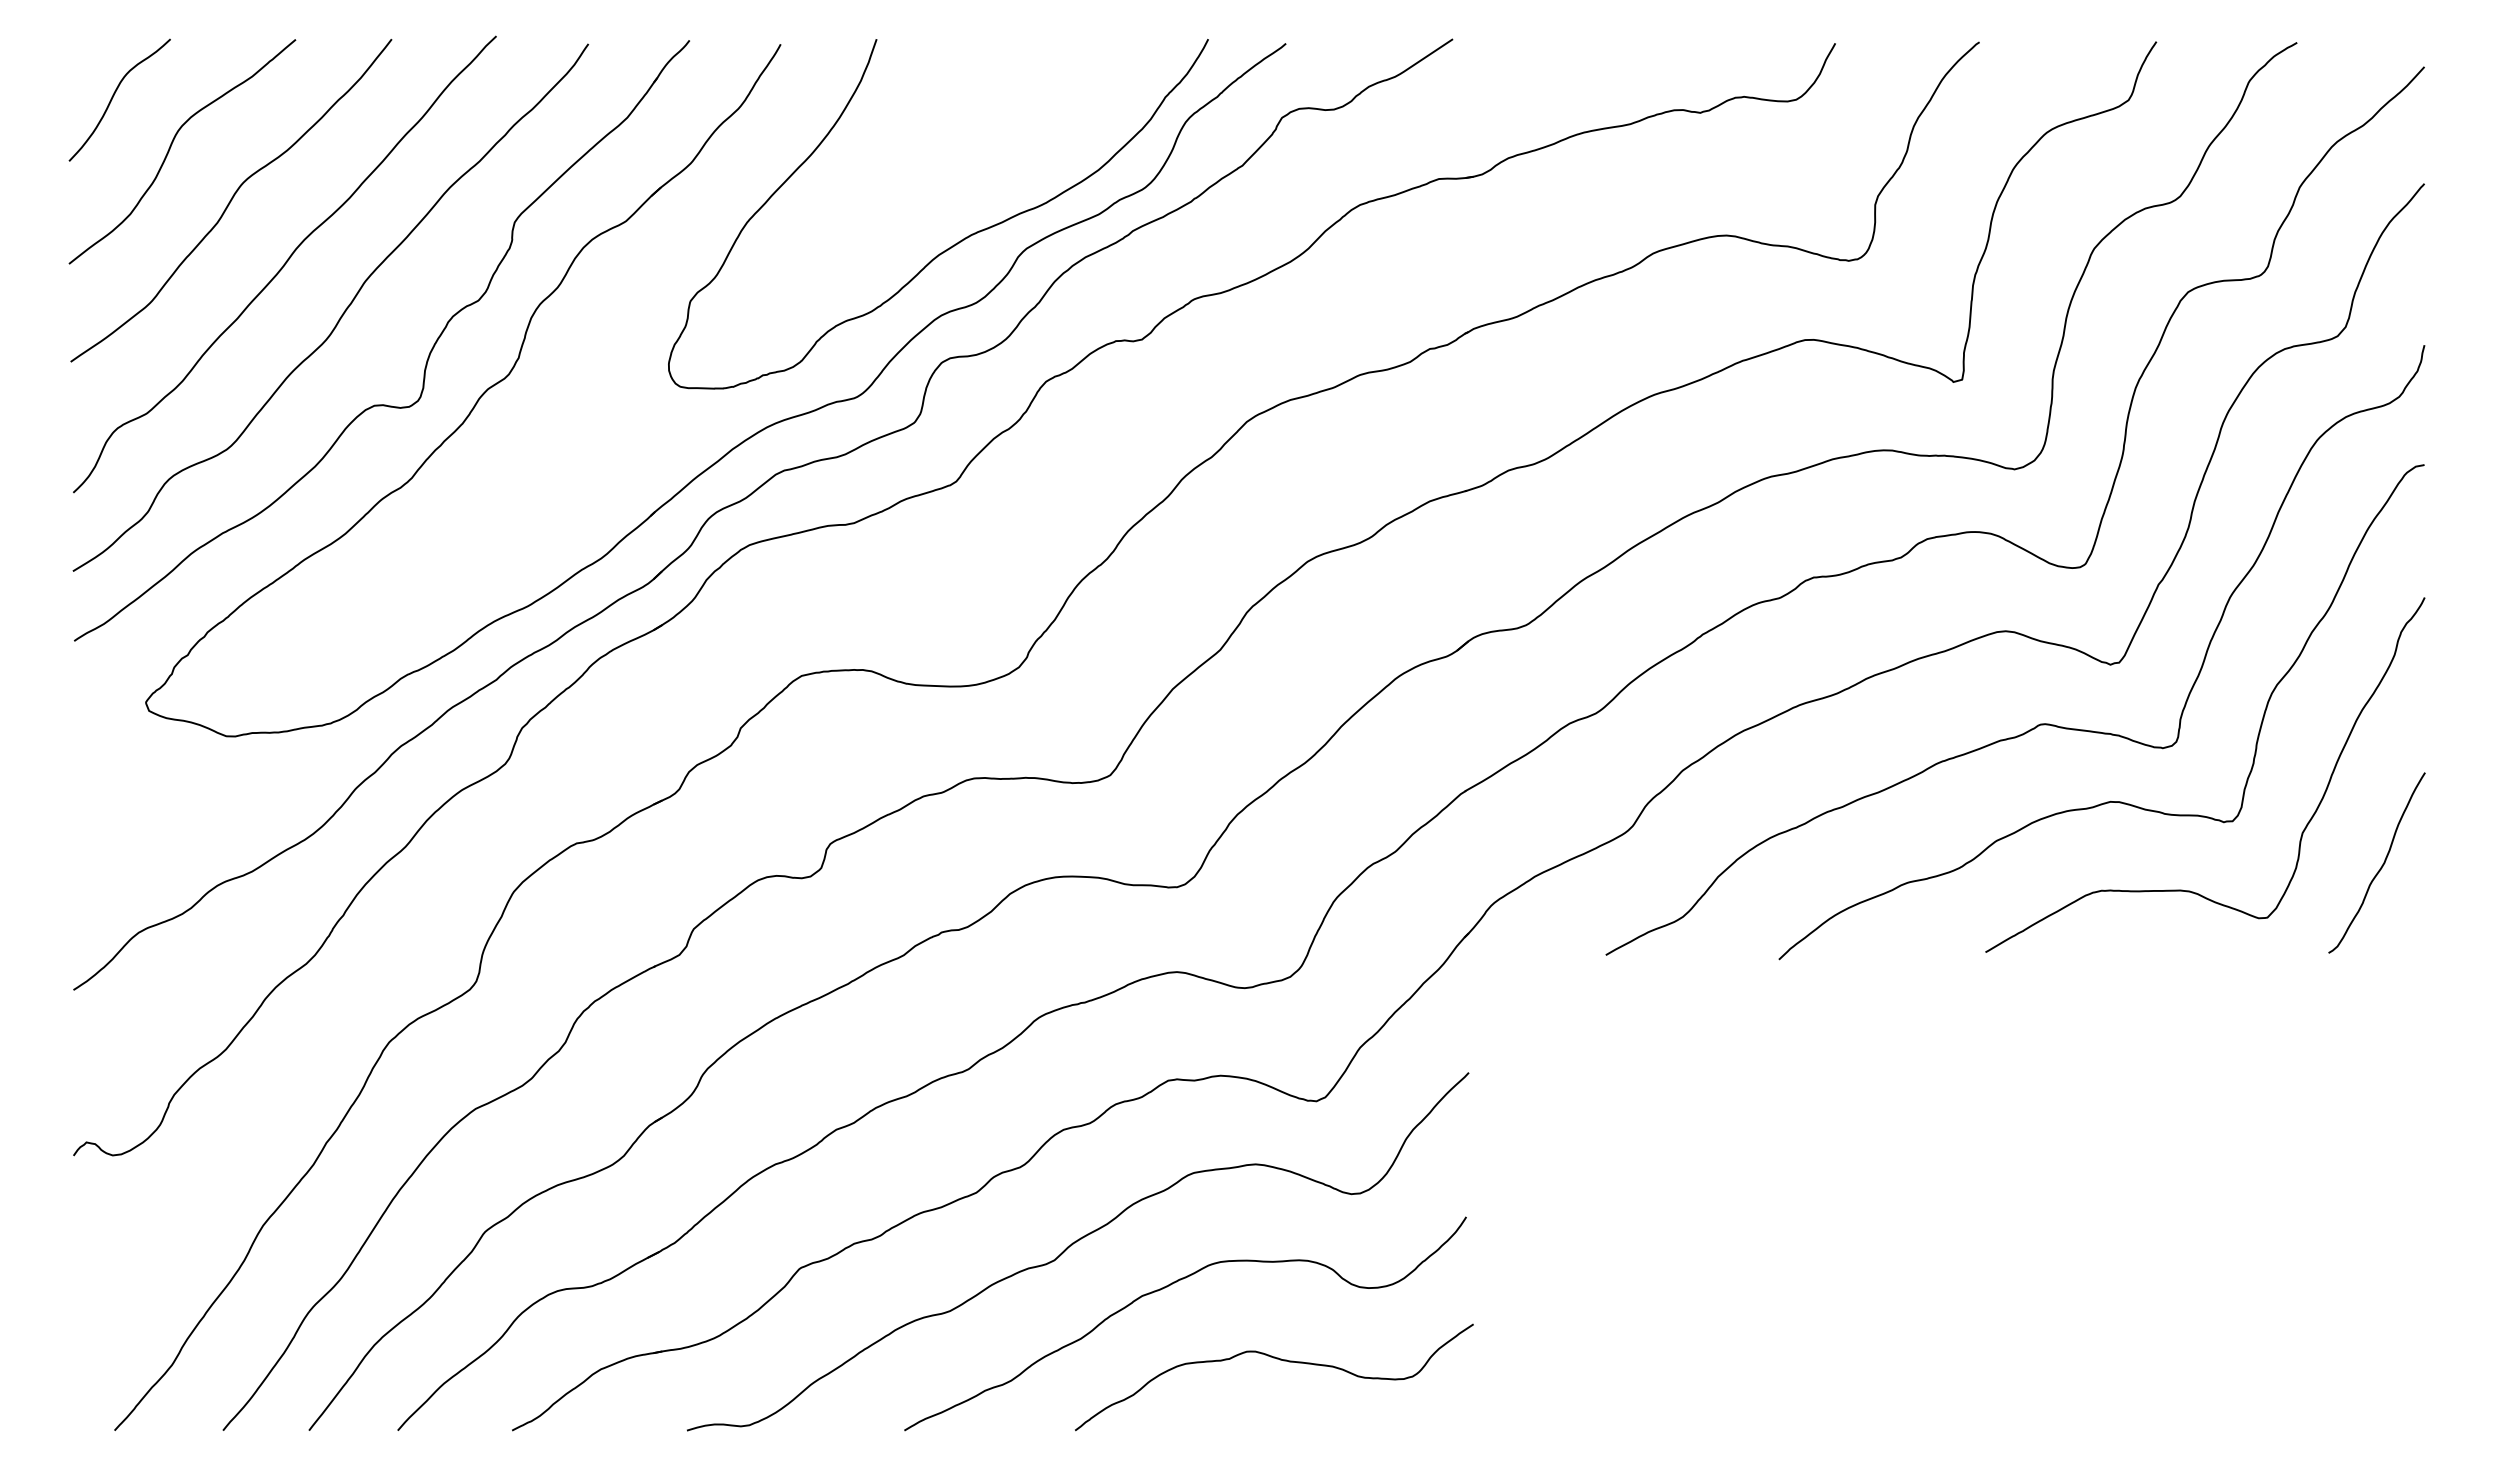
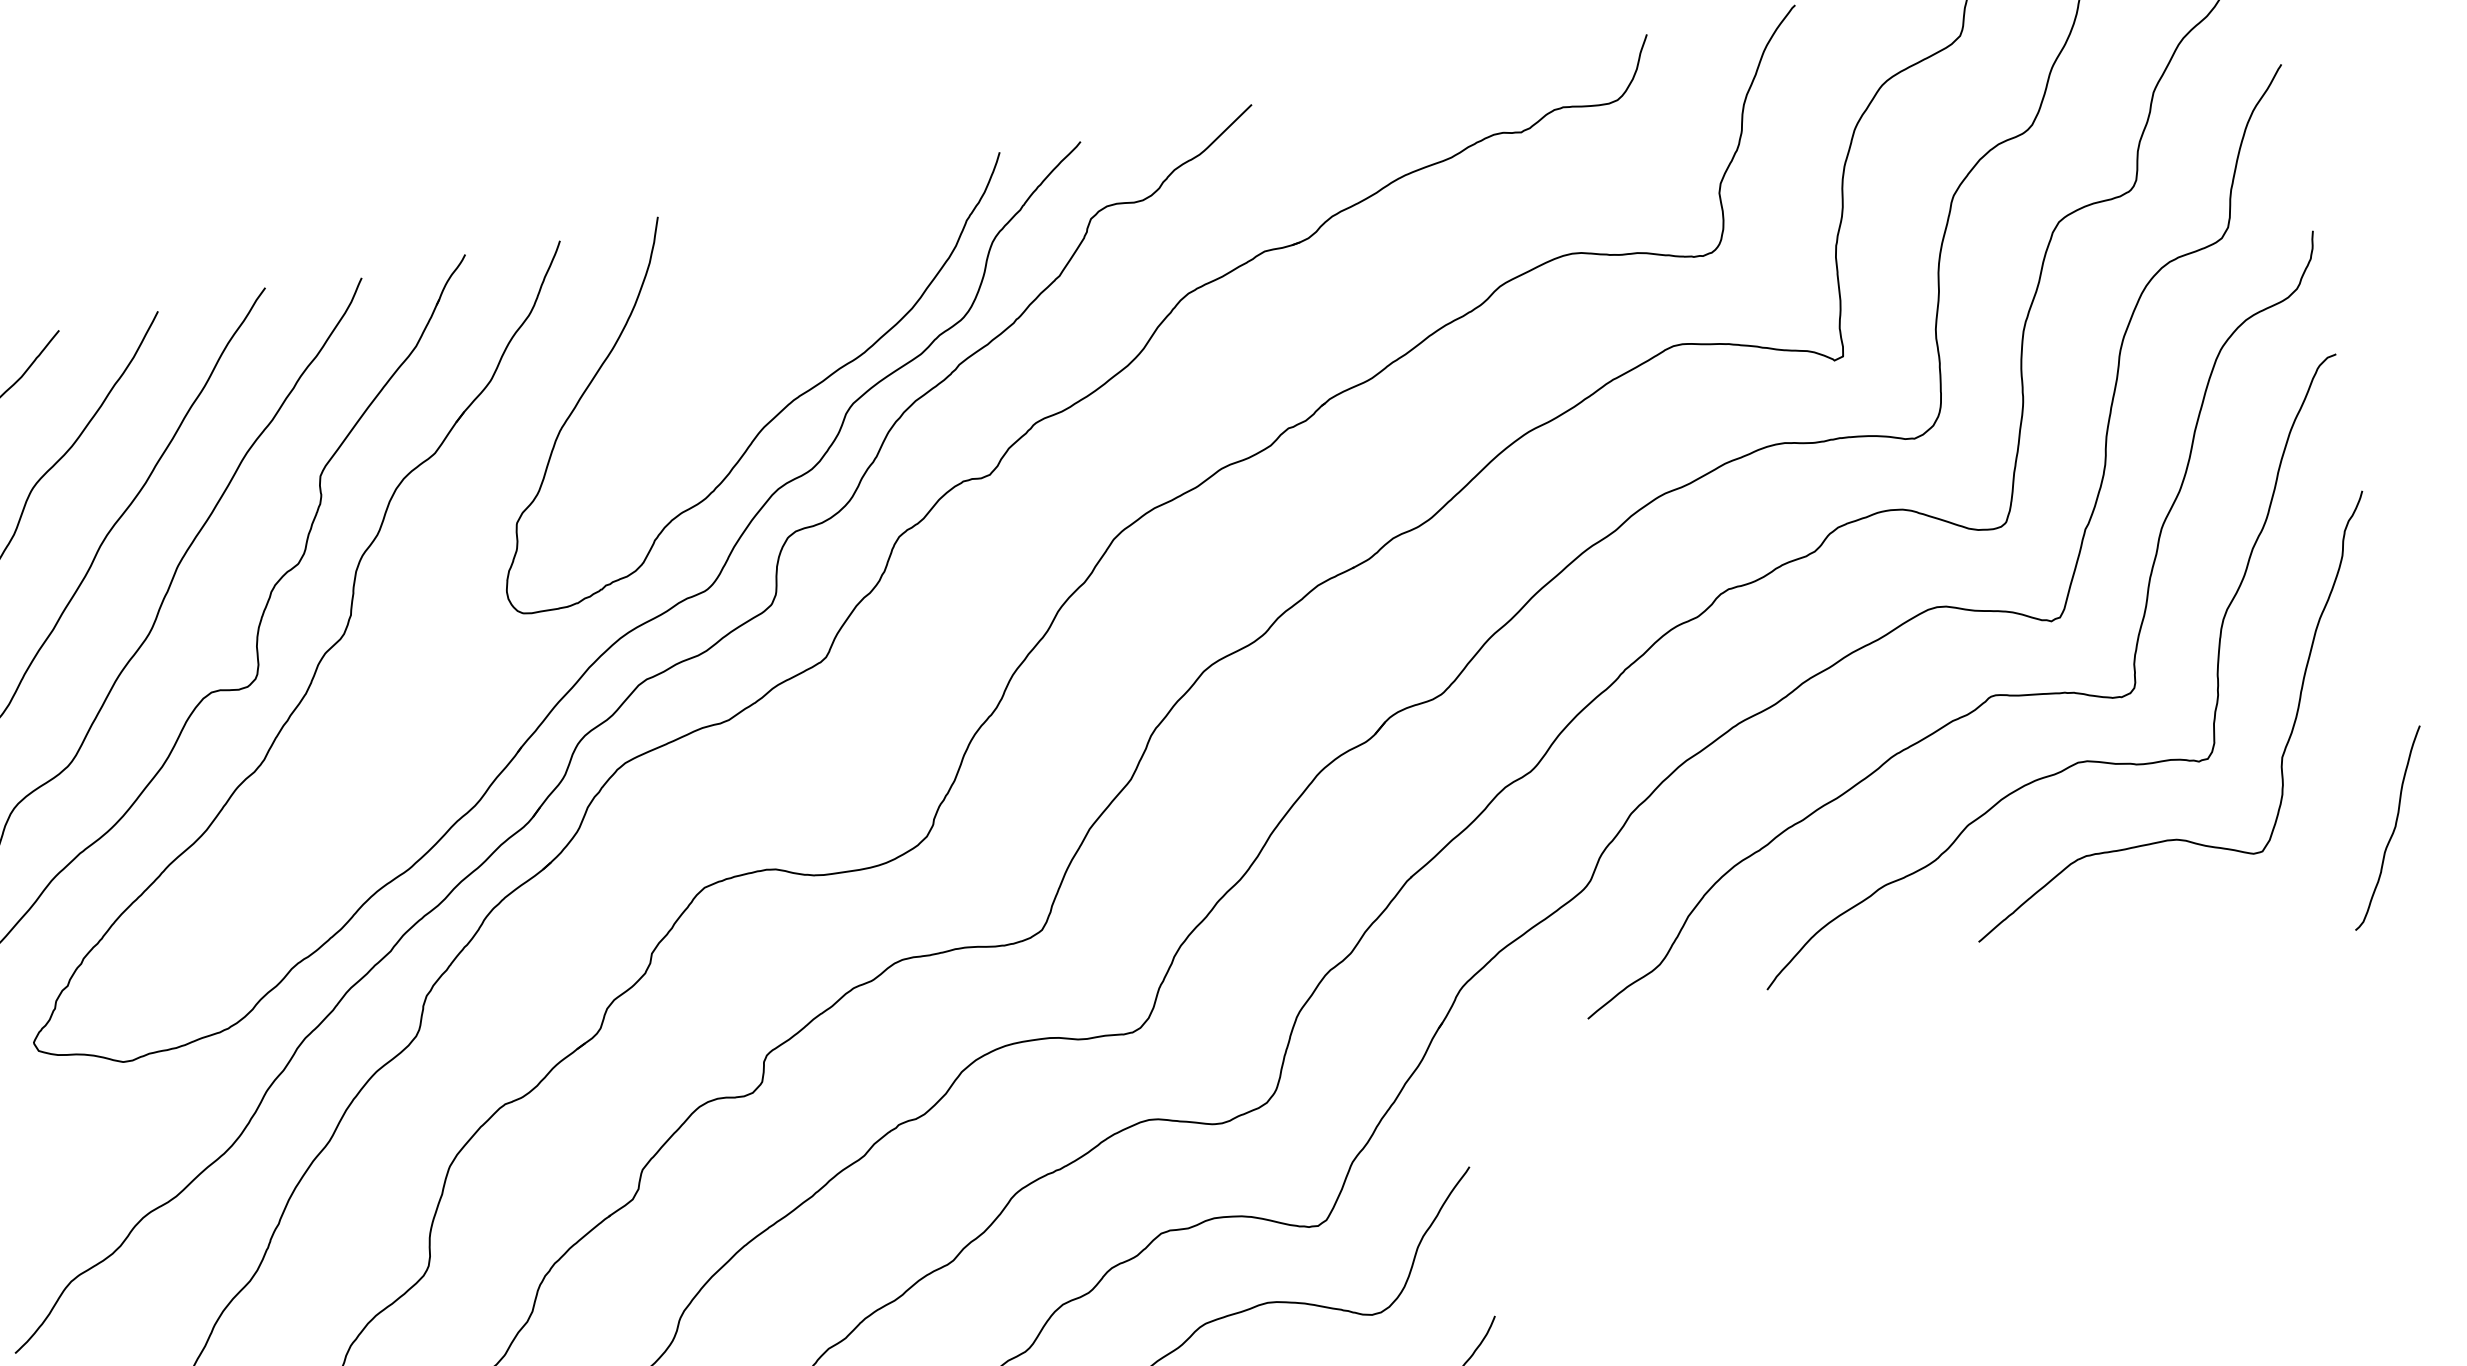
curve: (2381, 865) -> (2392, 829), moved

